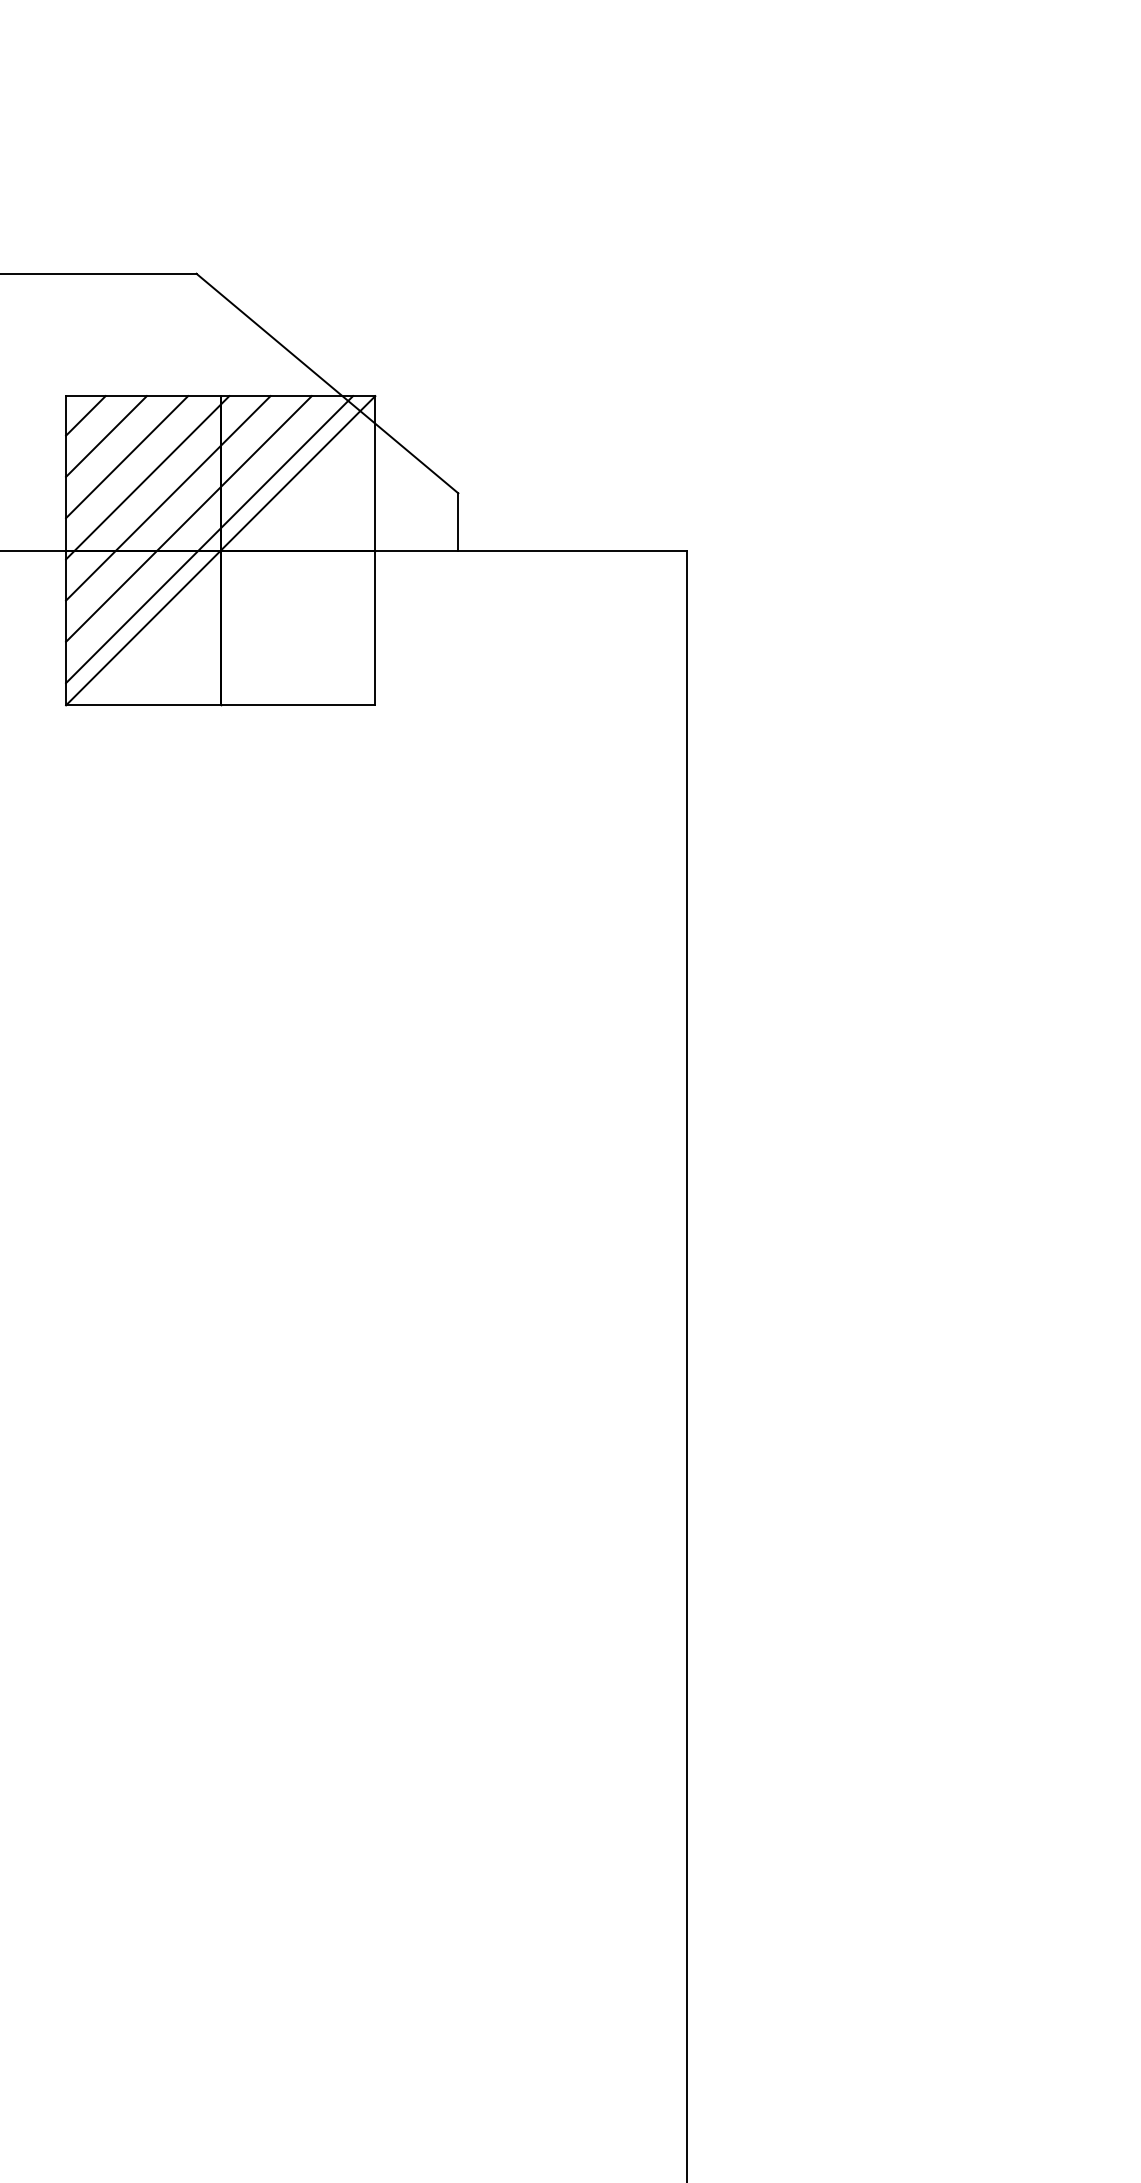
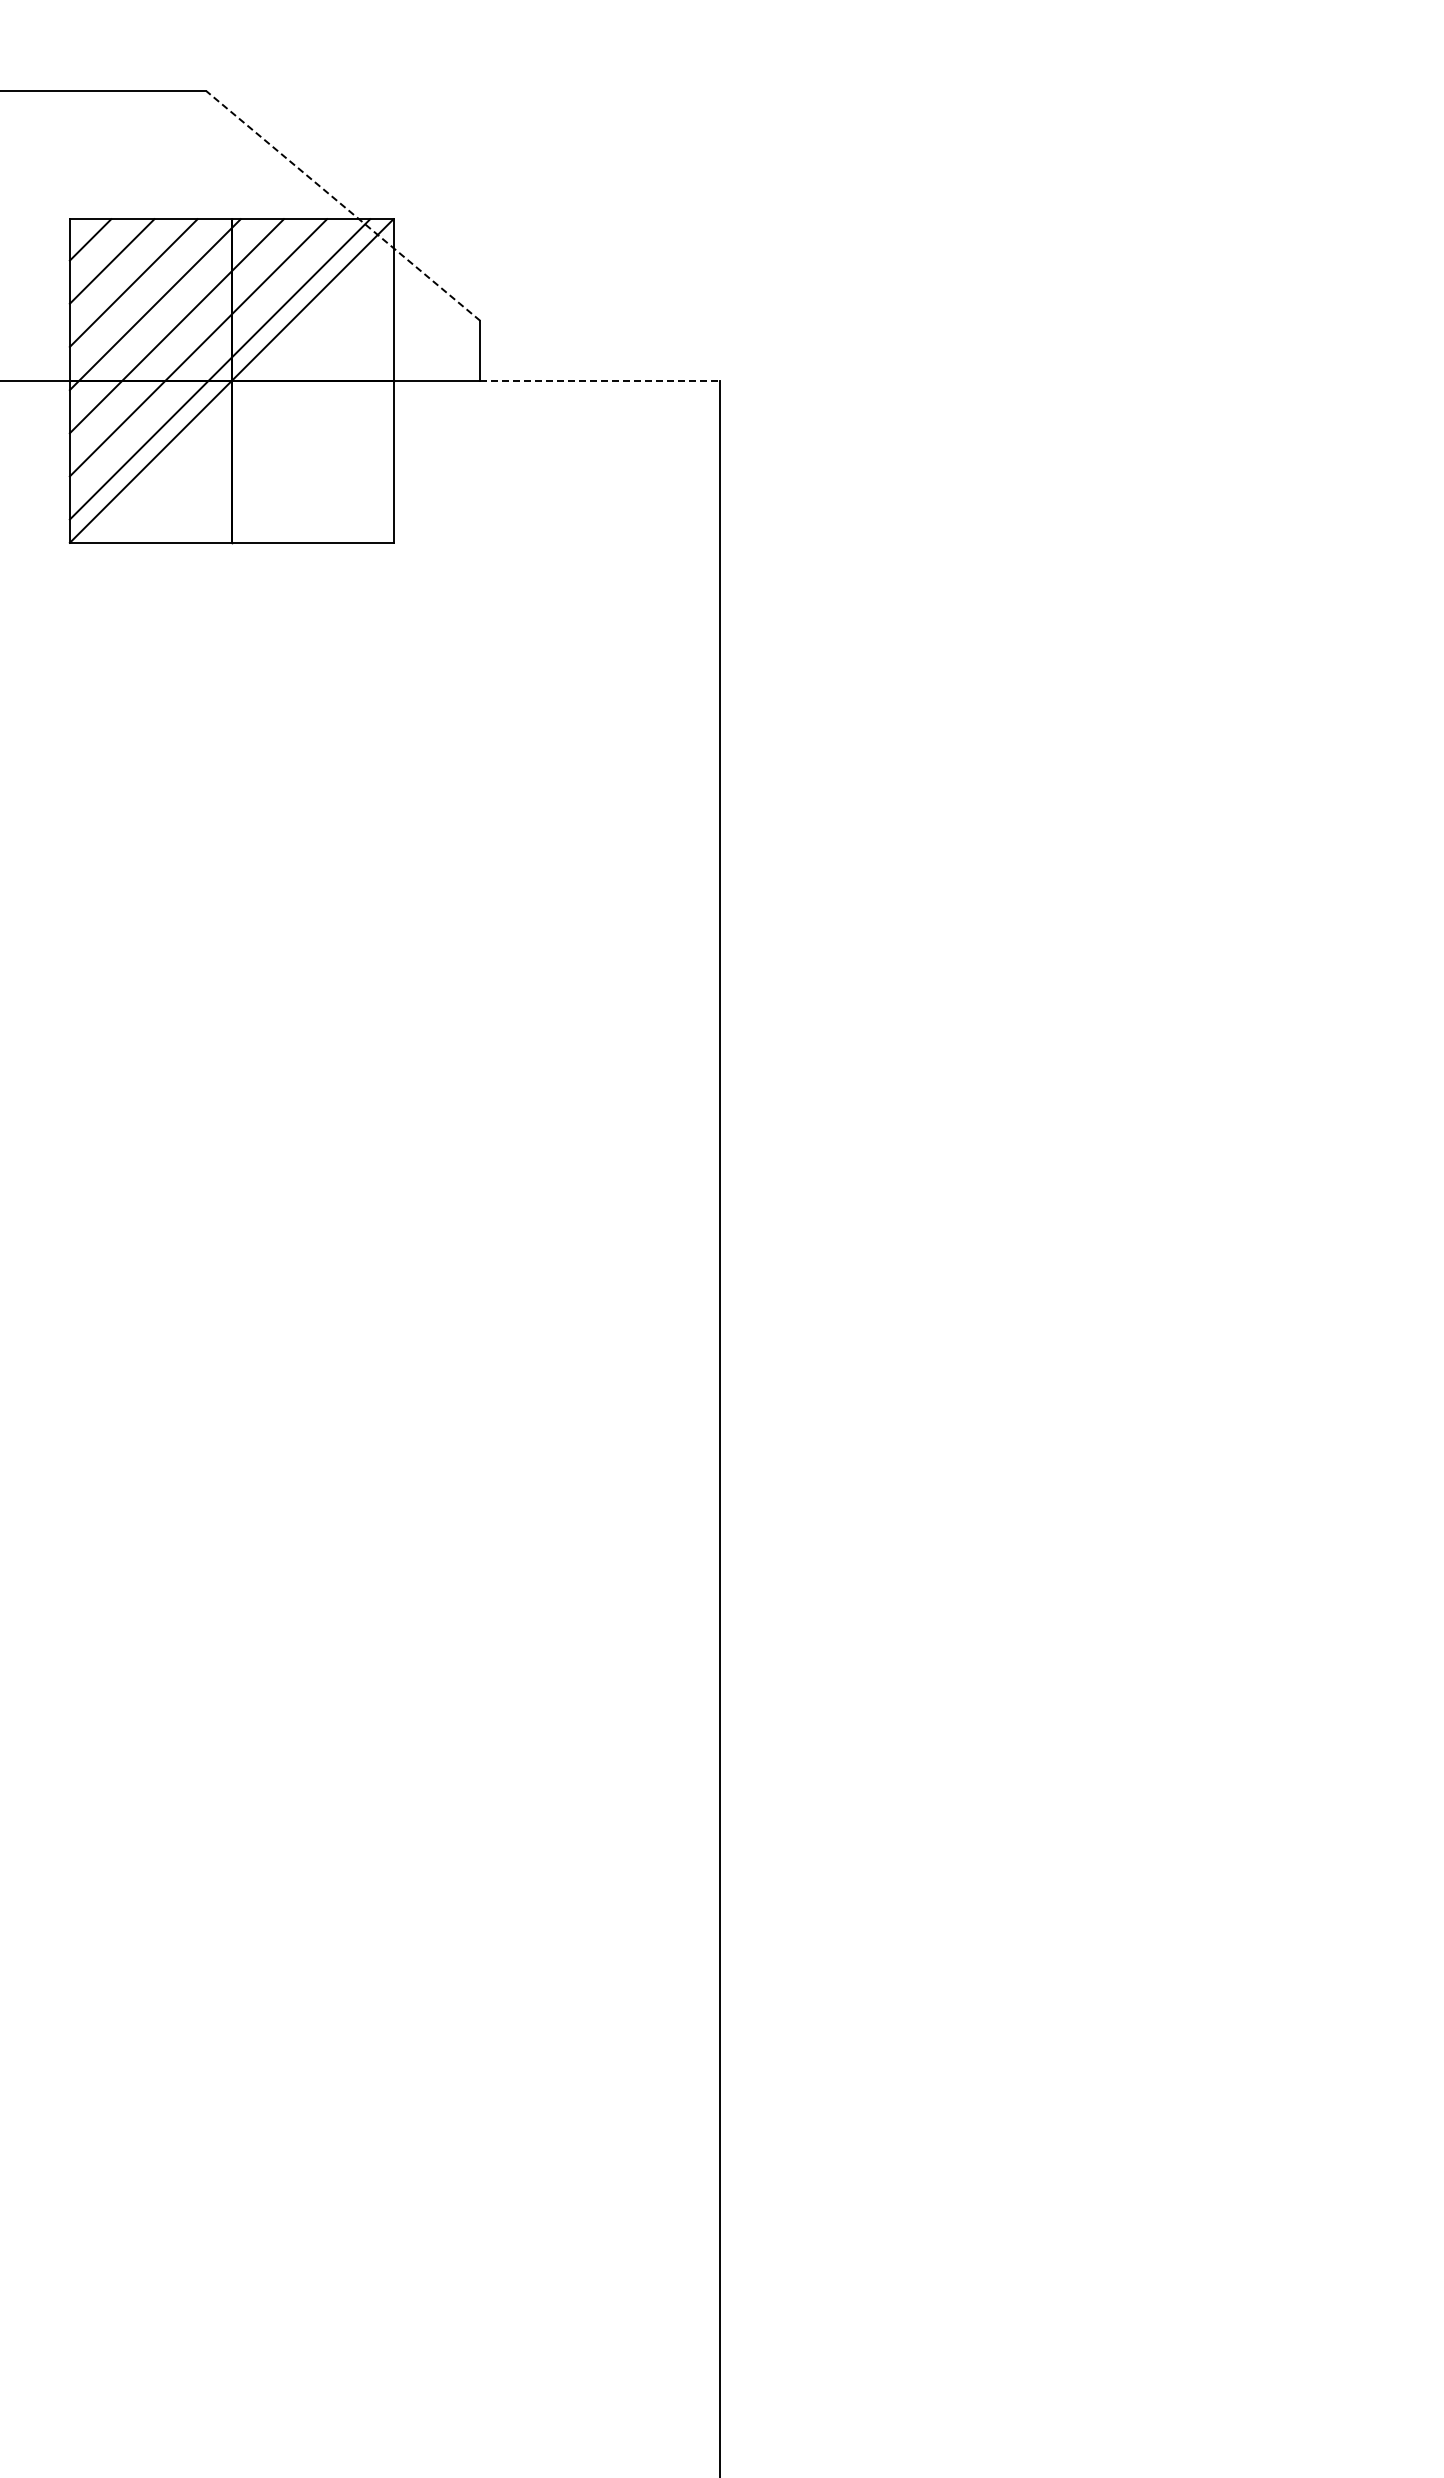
line: (327, 383) -> (343, 206), solid -> dashed
line: (573, 551) -> (600, 381), solid -> dashed

